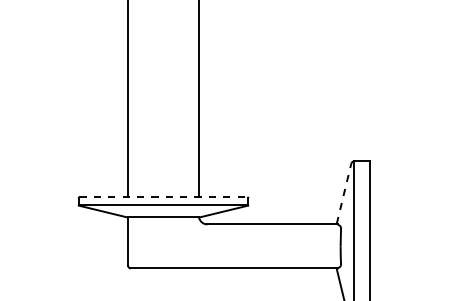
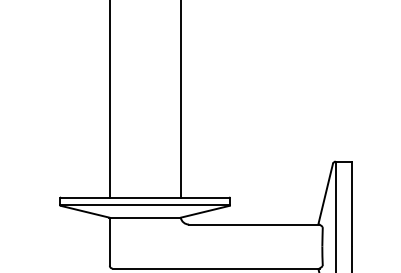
line: (344, 193) -> (326, 193), dashed -> solid
line: (164, 197) -> (146, 197), dashed -> solid

